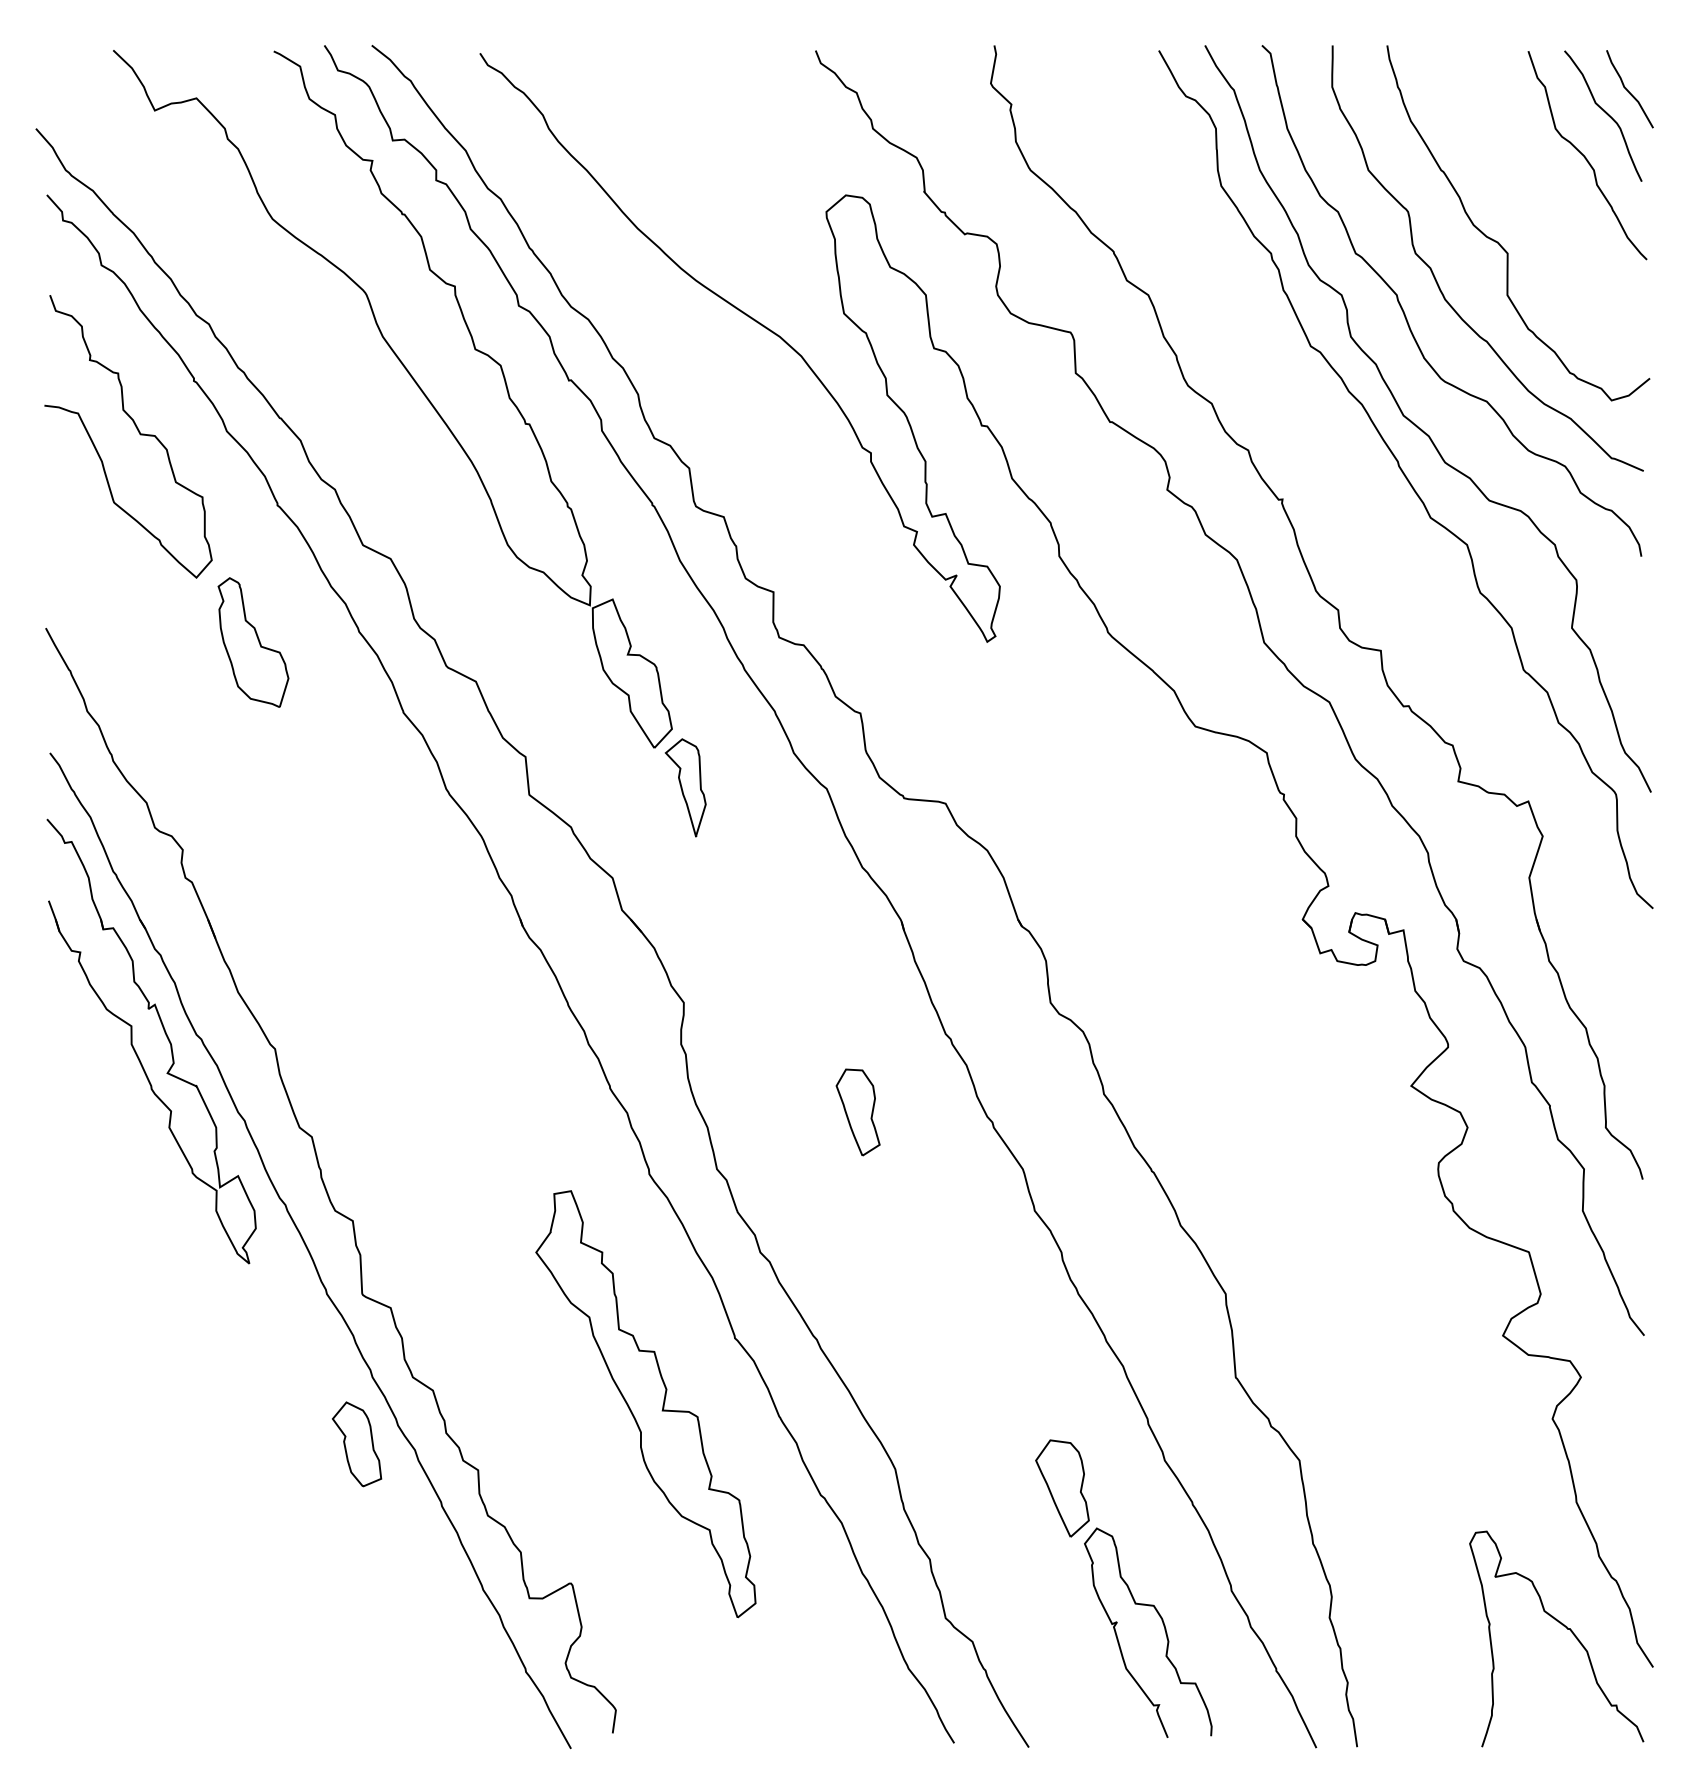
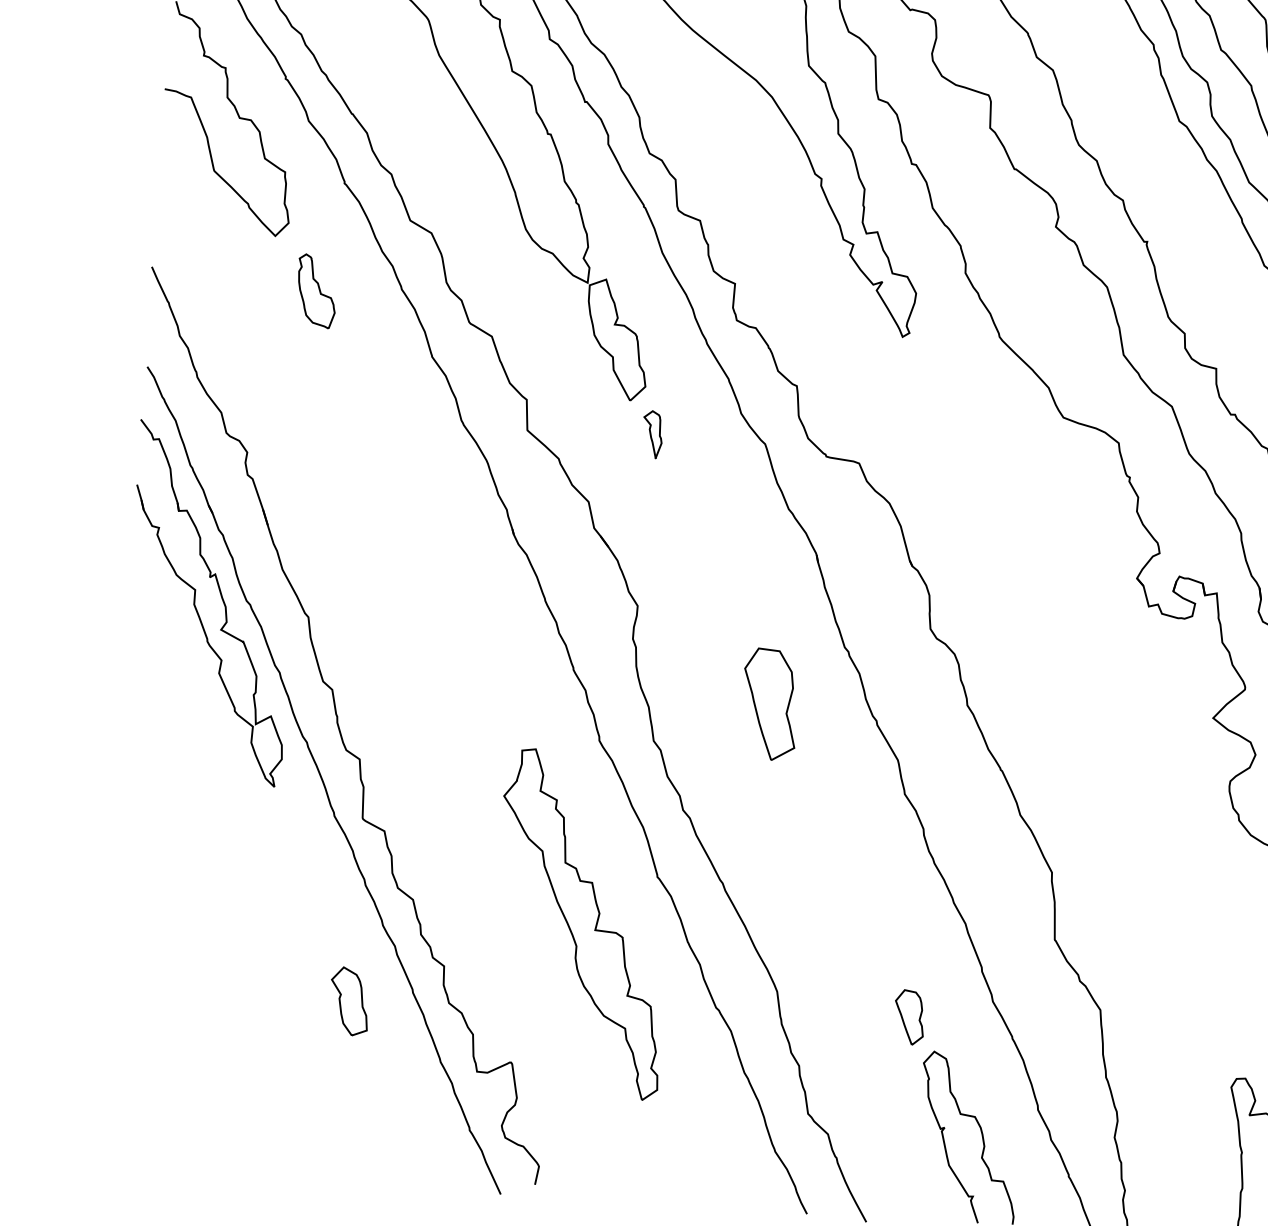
part: (253, 642) -> (316, 291), size x0.7
part: (685, 787) -> (652, 434), size x0.6
part: (857, 1112) -> (769, 704), size x1.6
part: (357, 1444) -> (350, 1001), moved
part: (1062, 1488) -> (909, 1017), size x0.7

